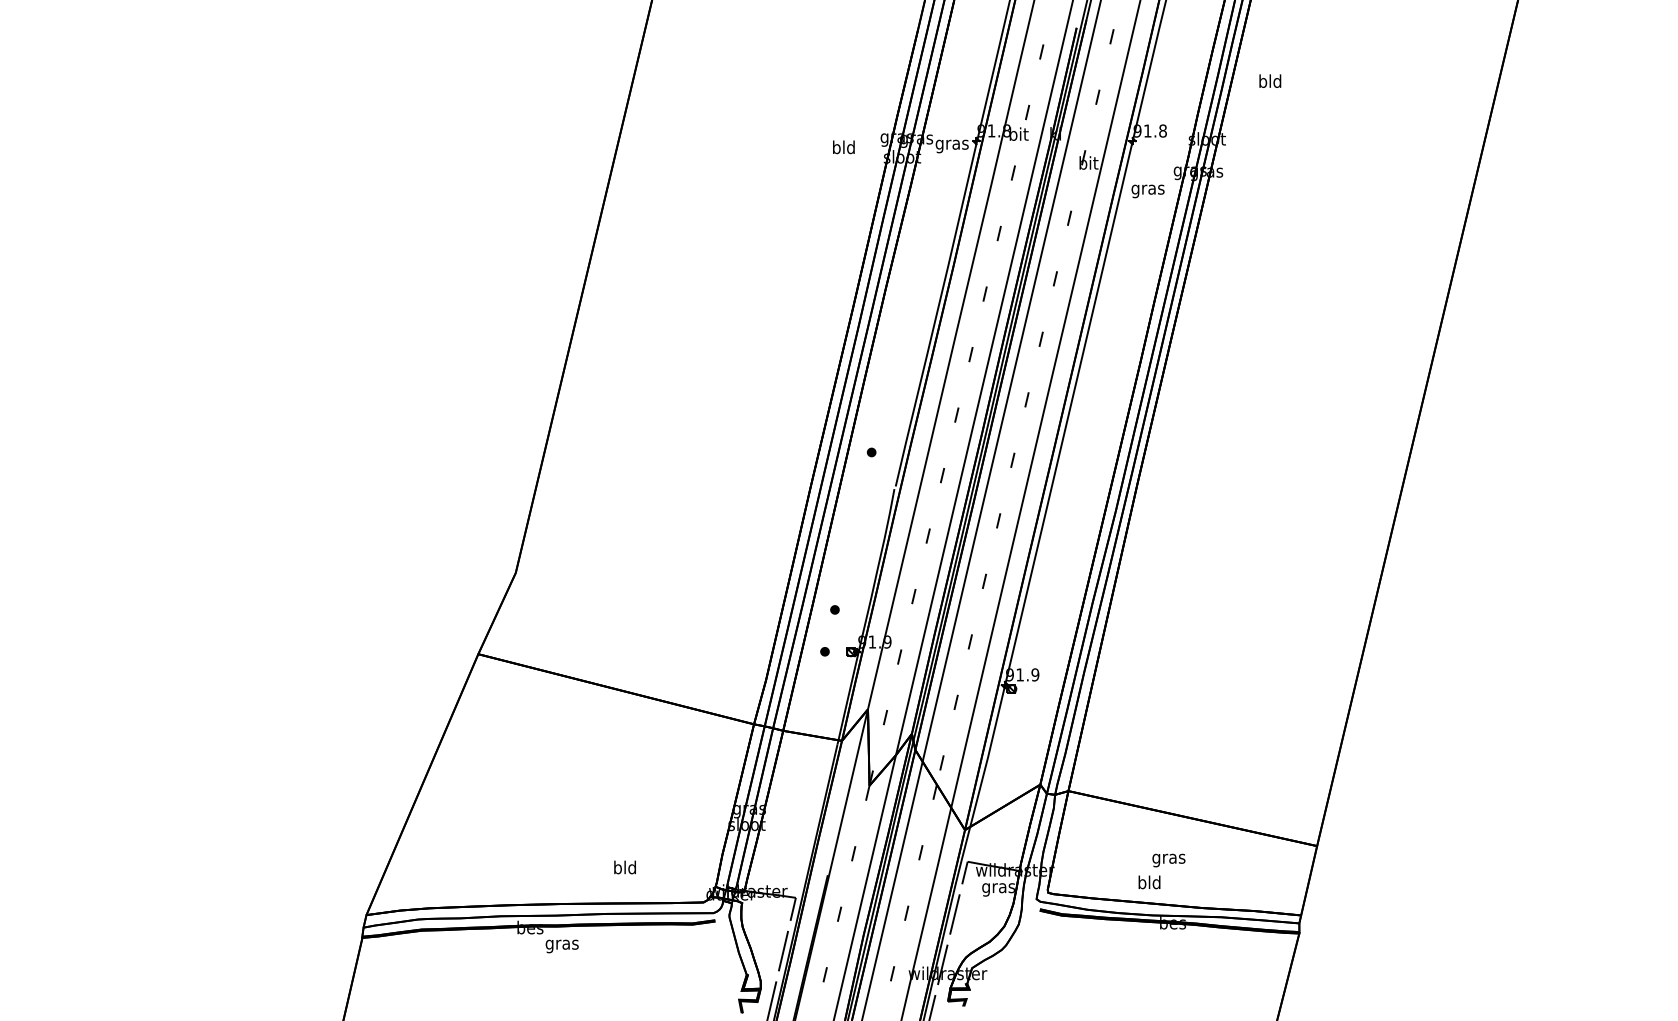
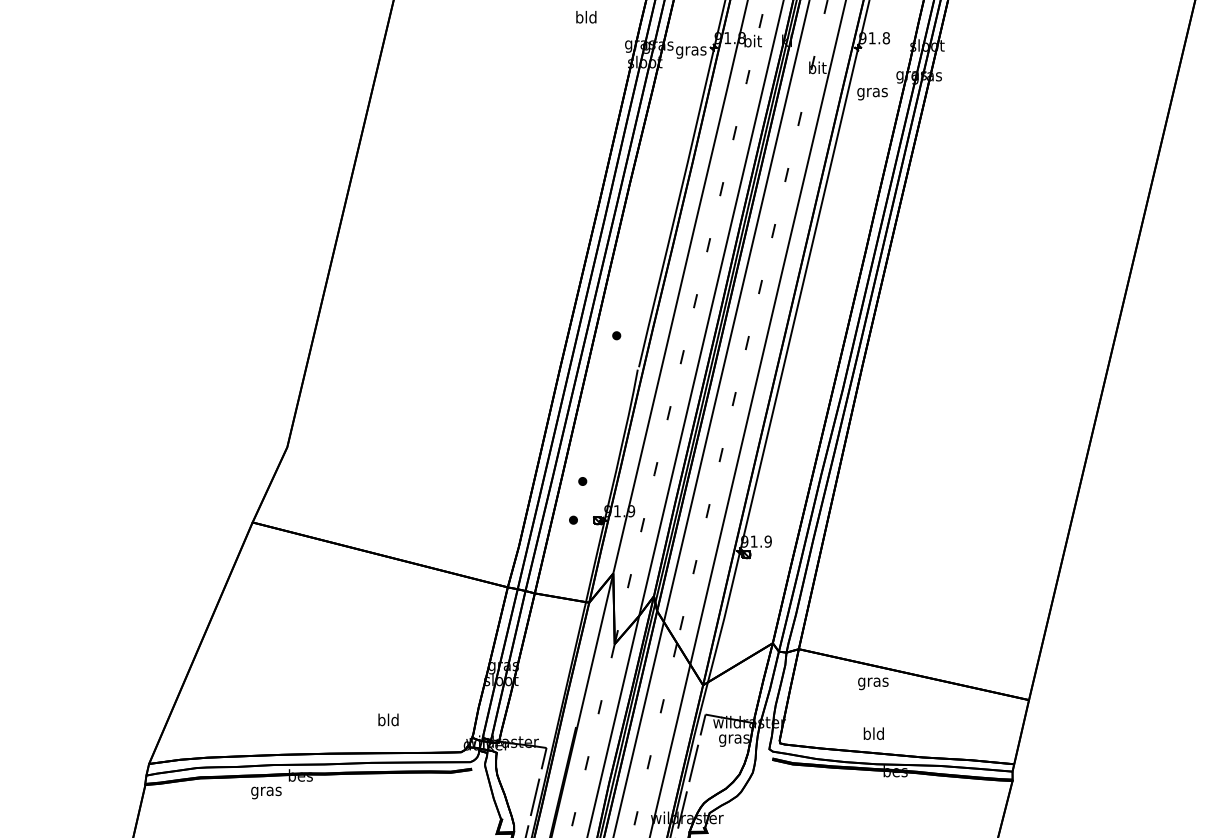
text: (843, 147) -> (586, 17), moved
text: (1168, 860) -> (872, 683), moved
text: (561, 946) -> (265, 793), moved

